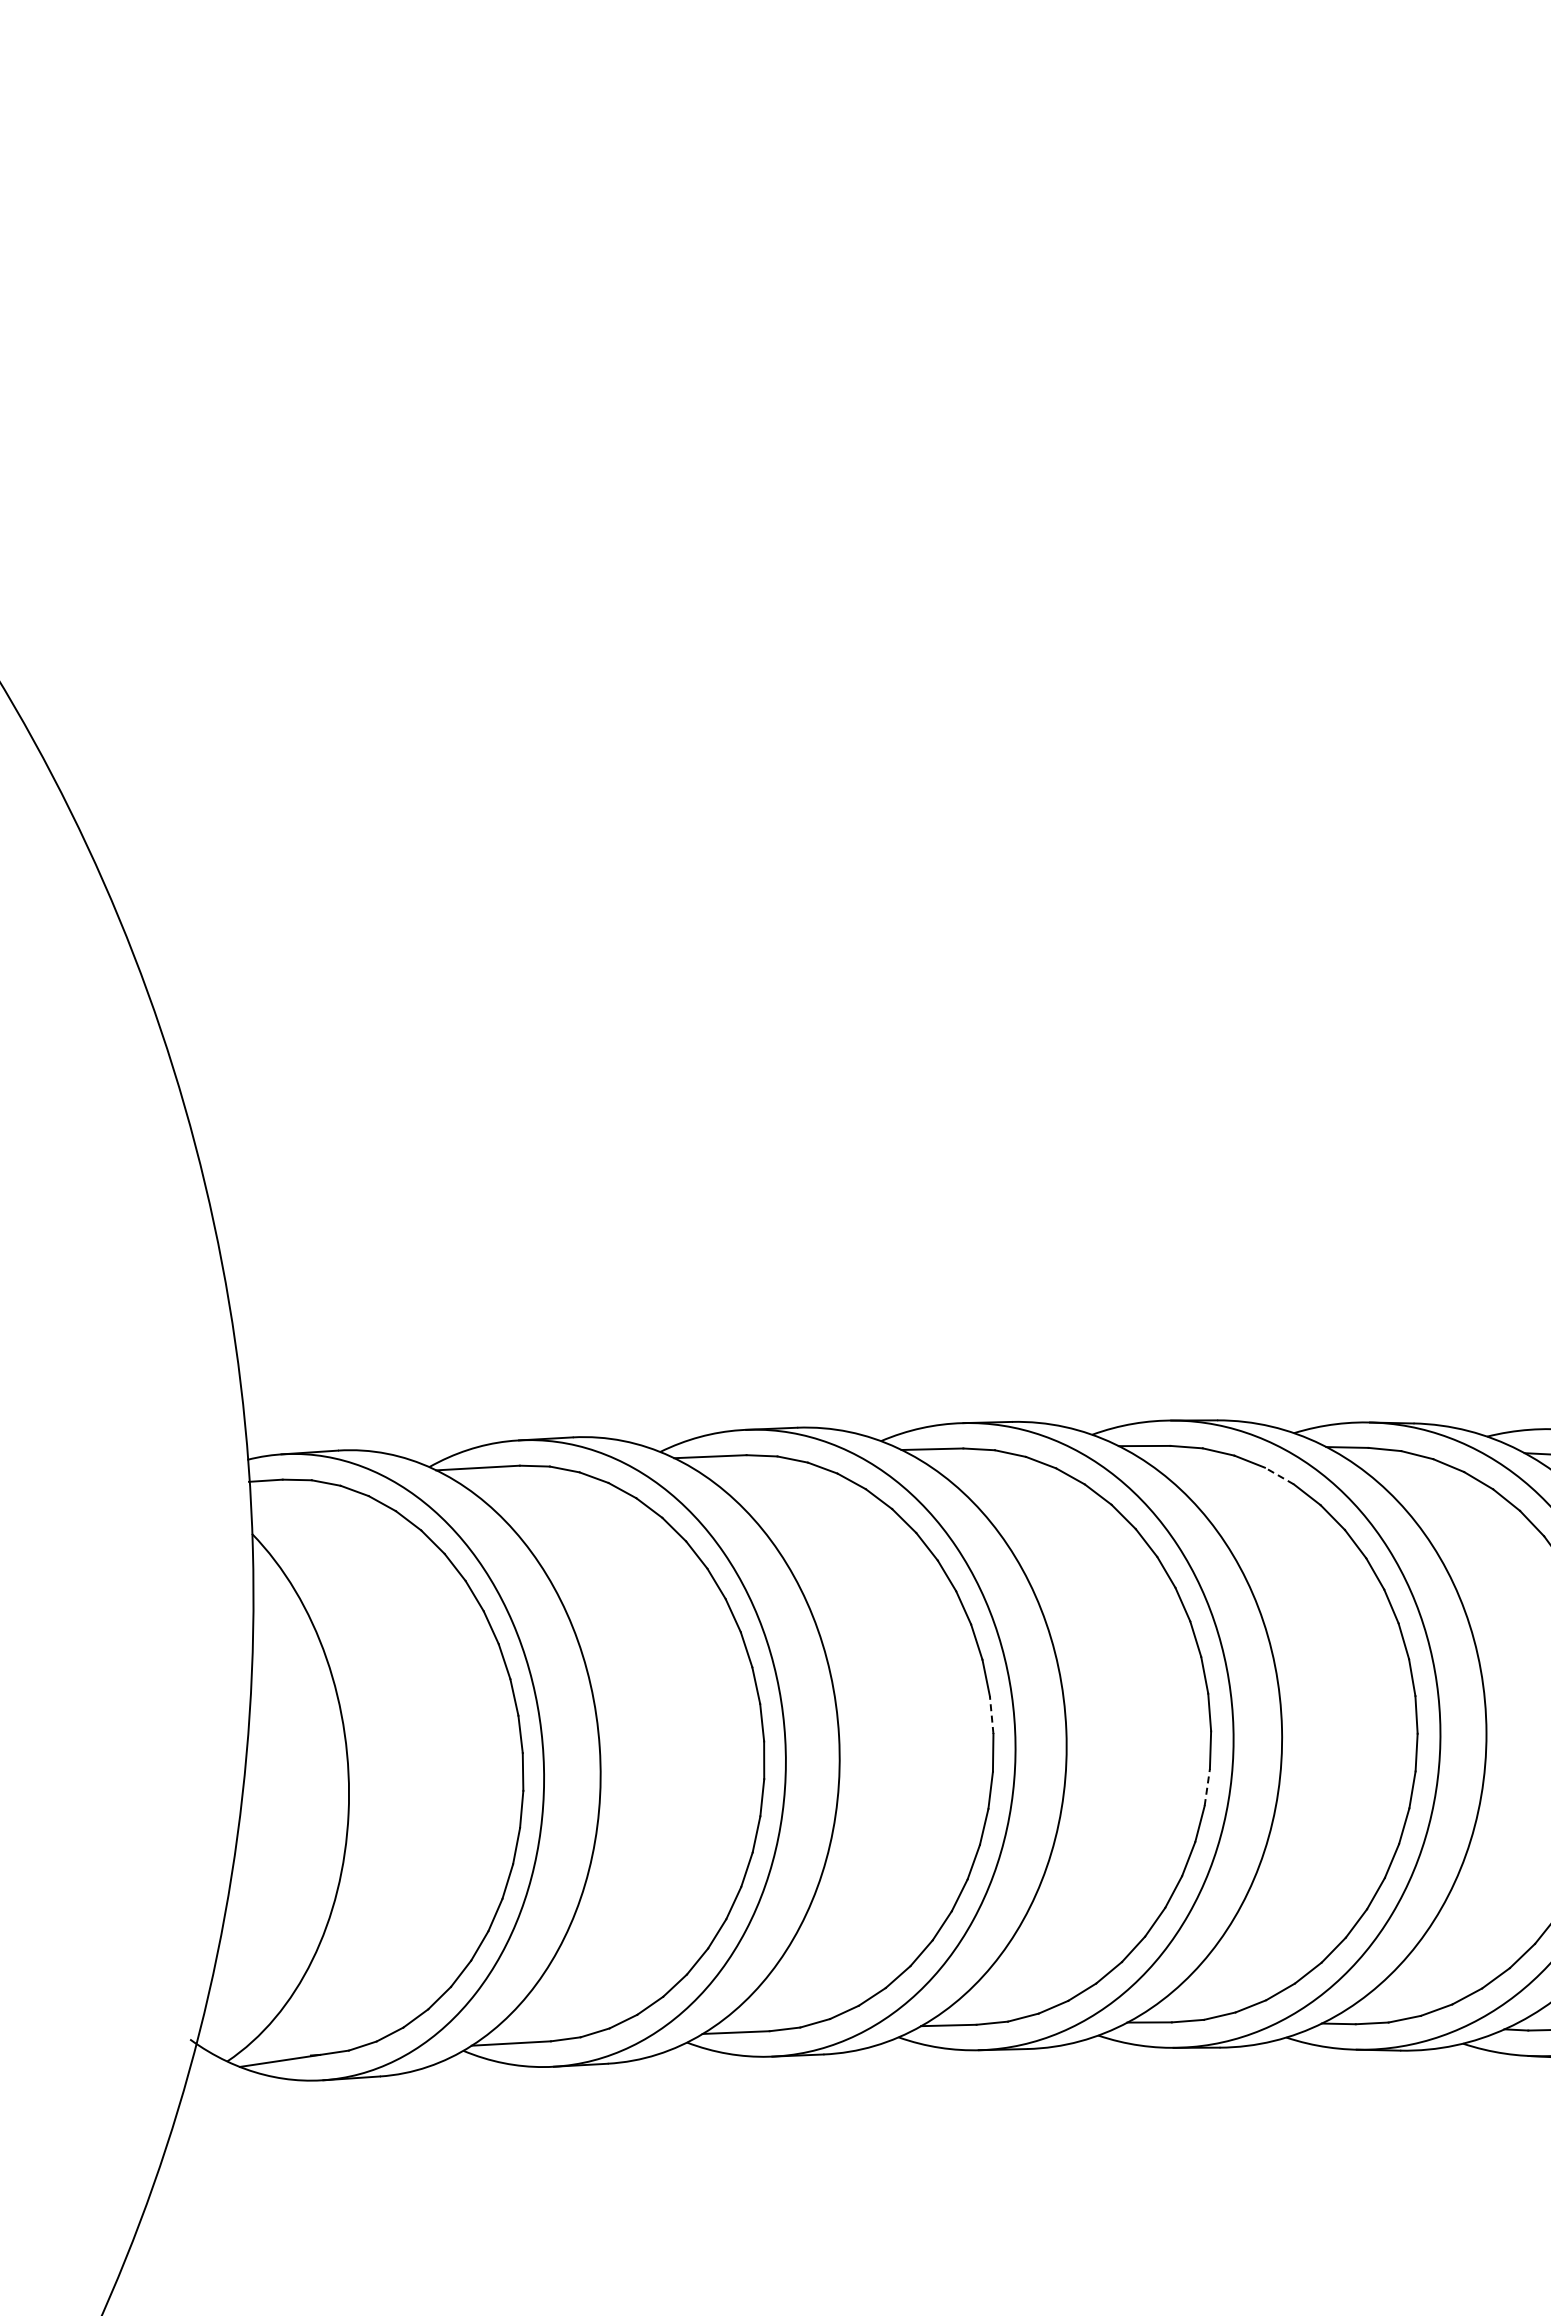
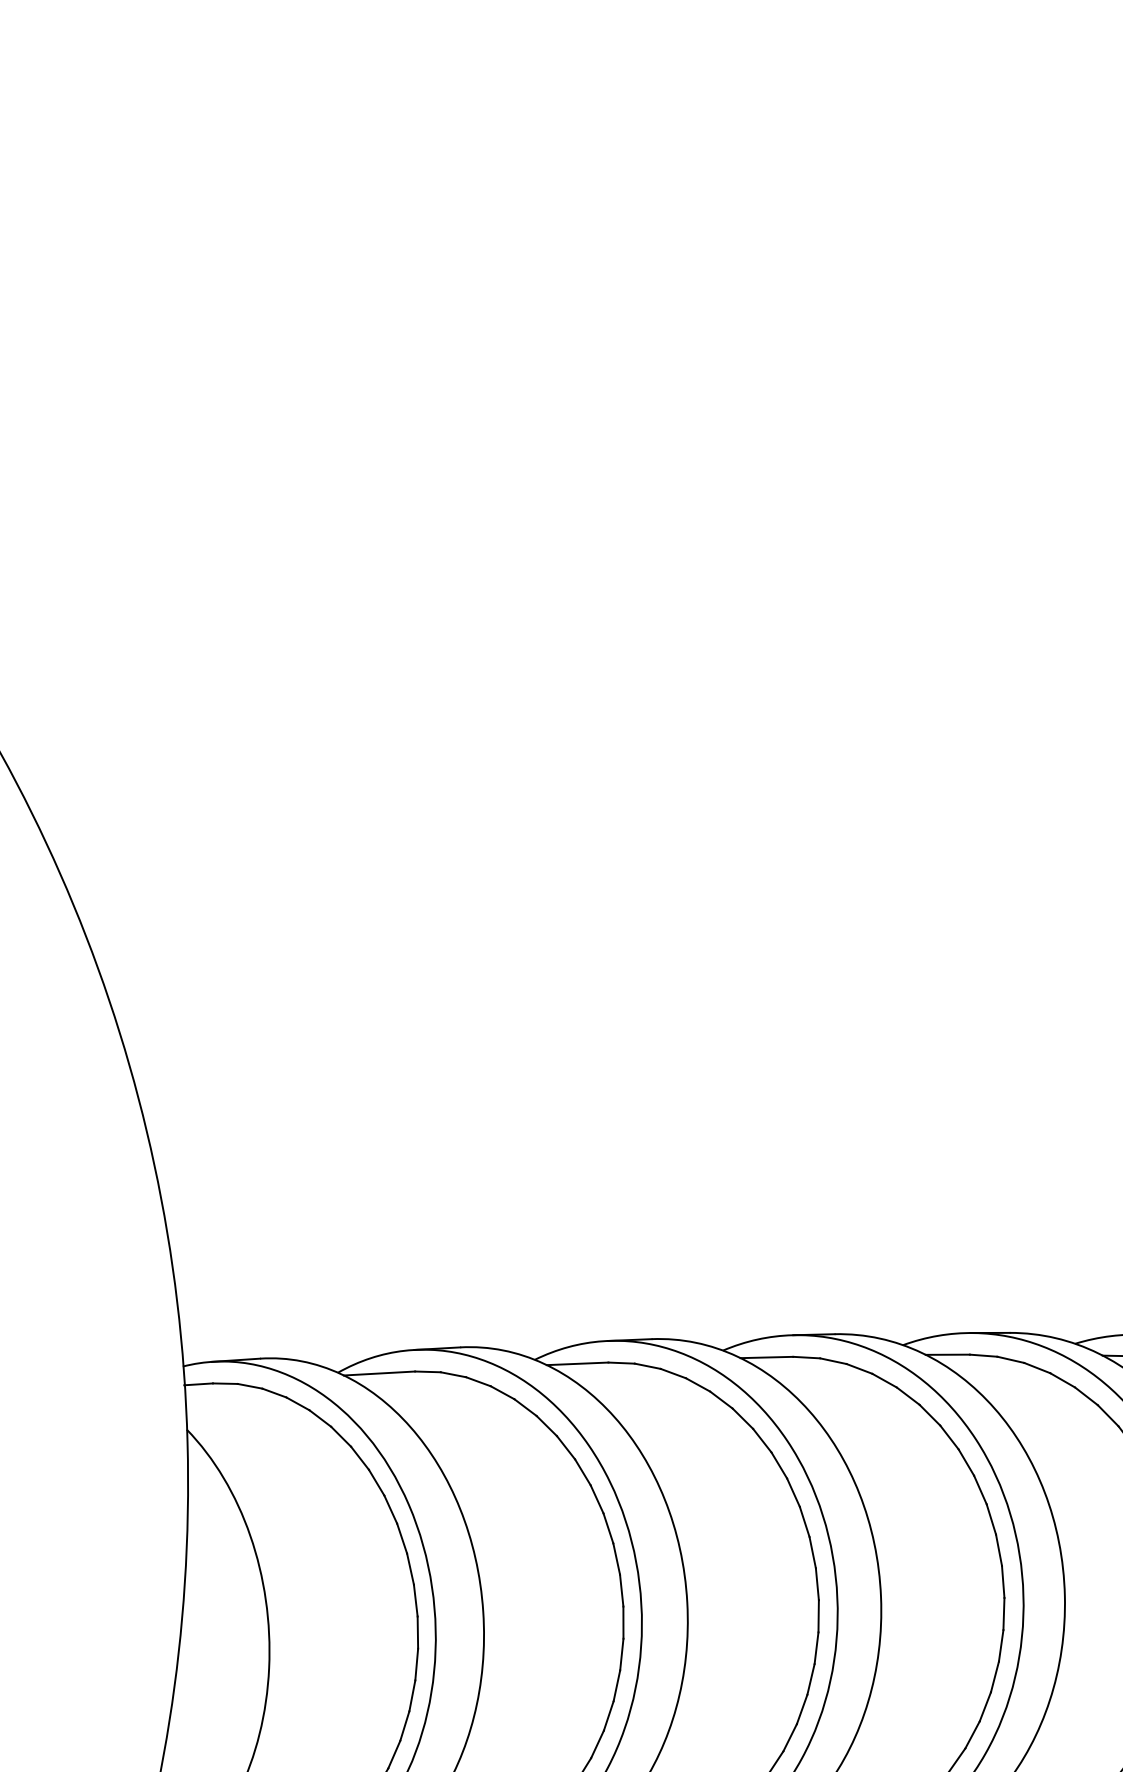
line: (1279, 1476) -> (1062, 1380), dashed -> solid
line: (991, 1715) -> (817, 1584), dashed -> solid
line: (1207, 1787) -> (1001, 1645), dashed -> solid

